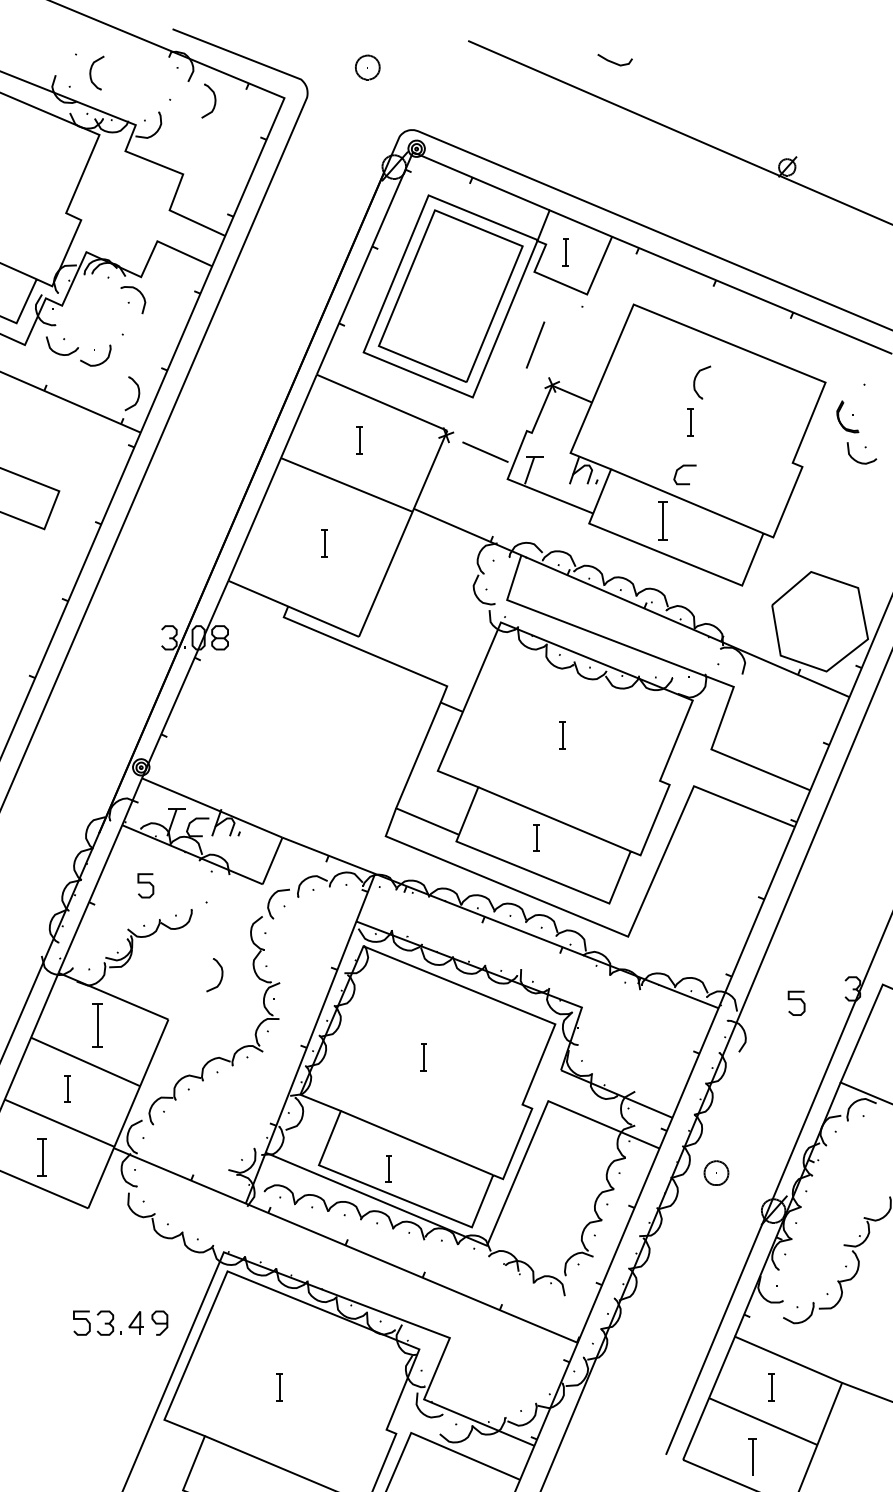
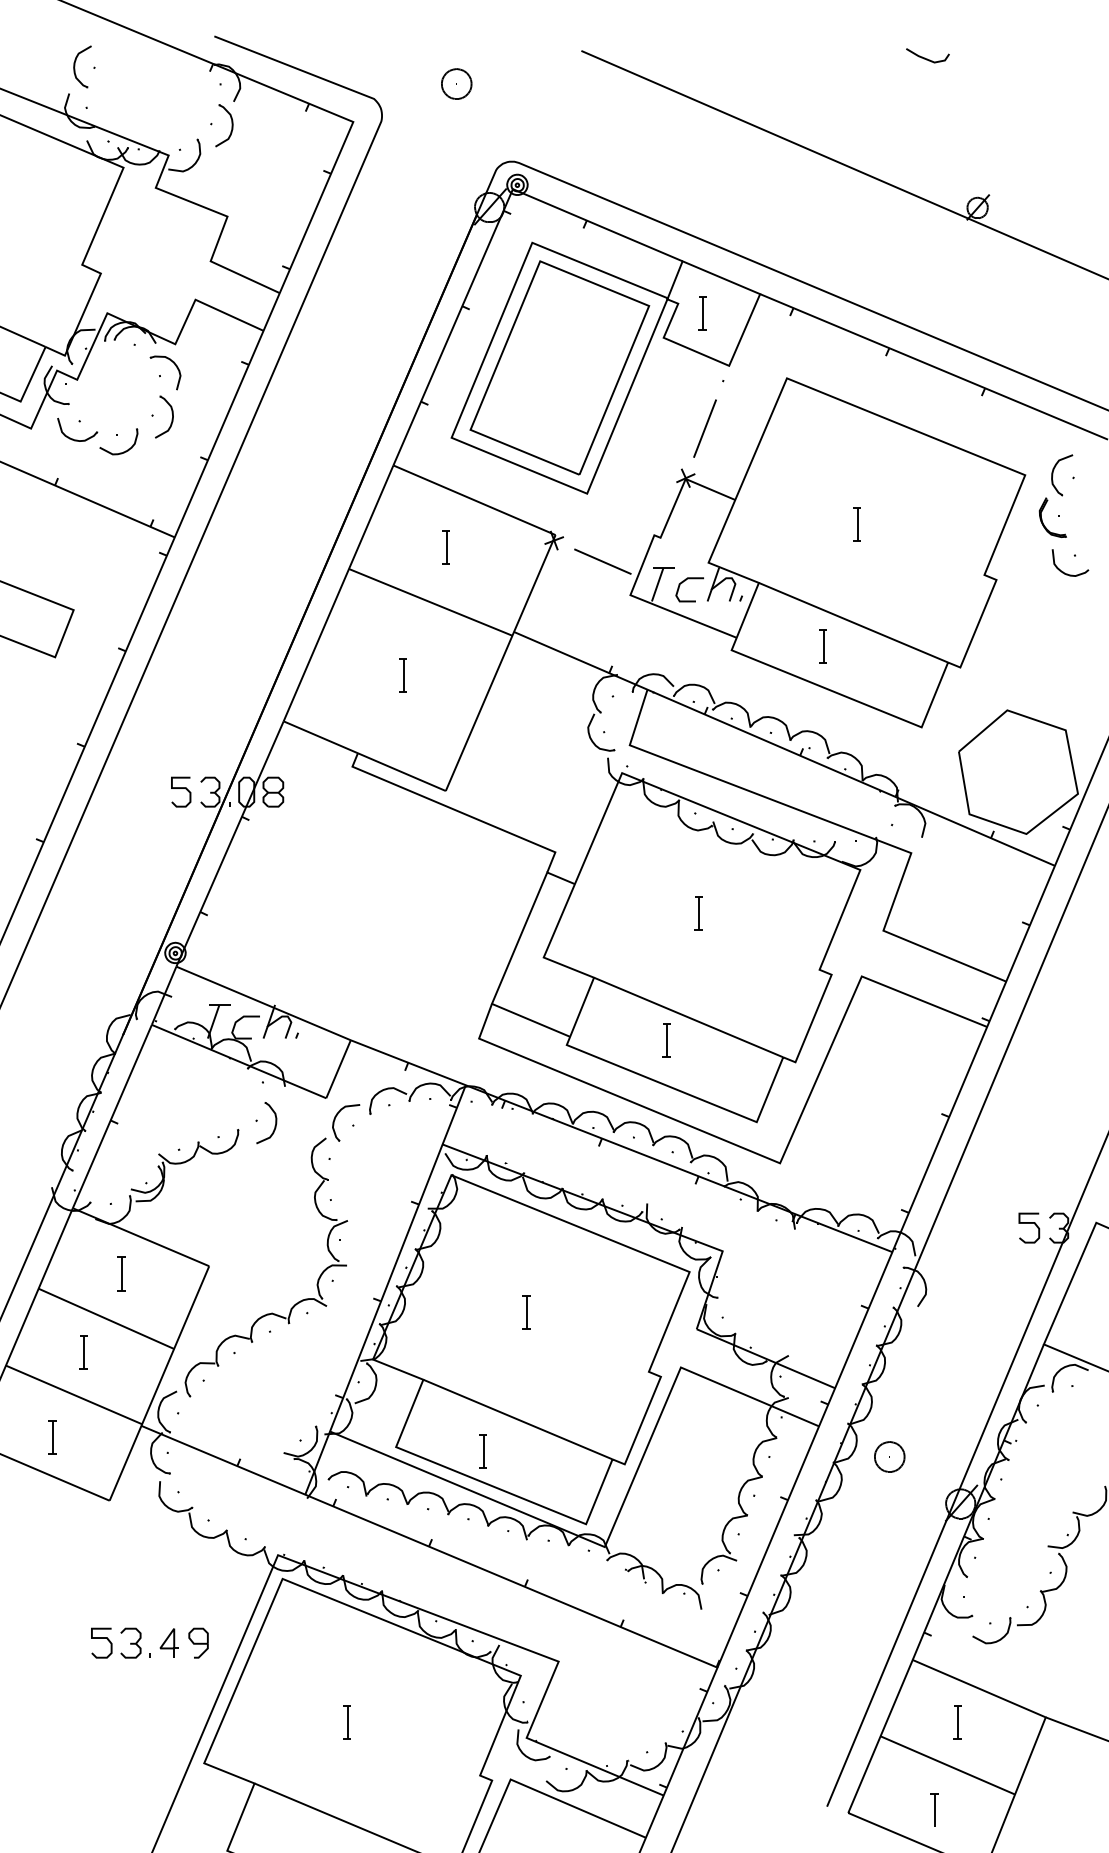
line: (613, 61) -> (925, 57), moved
part: (91, 72) -> (75, 66), moved
part: (214, 100) -> (231, 125), moved
line: (535, 344) -> (704, 428), moved
part: (695, 382) -> (1053, 475), moved
part: (138, 390) -> (171, 413), moved
curve: (681, 468) -> (685, 581), moved
part: (662, 520) -> (822, 646), size x0.71
curve: (146, 882) -> (181, 788), moved
part: (221, 977) -> (274, 1125), moved
curve: (796, 999) -> (1029, 1223), moved
part: (97, 1025) -> (121, 1273), size x0.62
part: (42, 1157) -> (52, 1437), size x0.71
part: (752, 1457) -> (934, 1809), size x0.71

